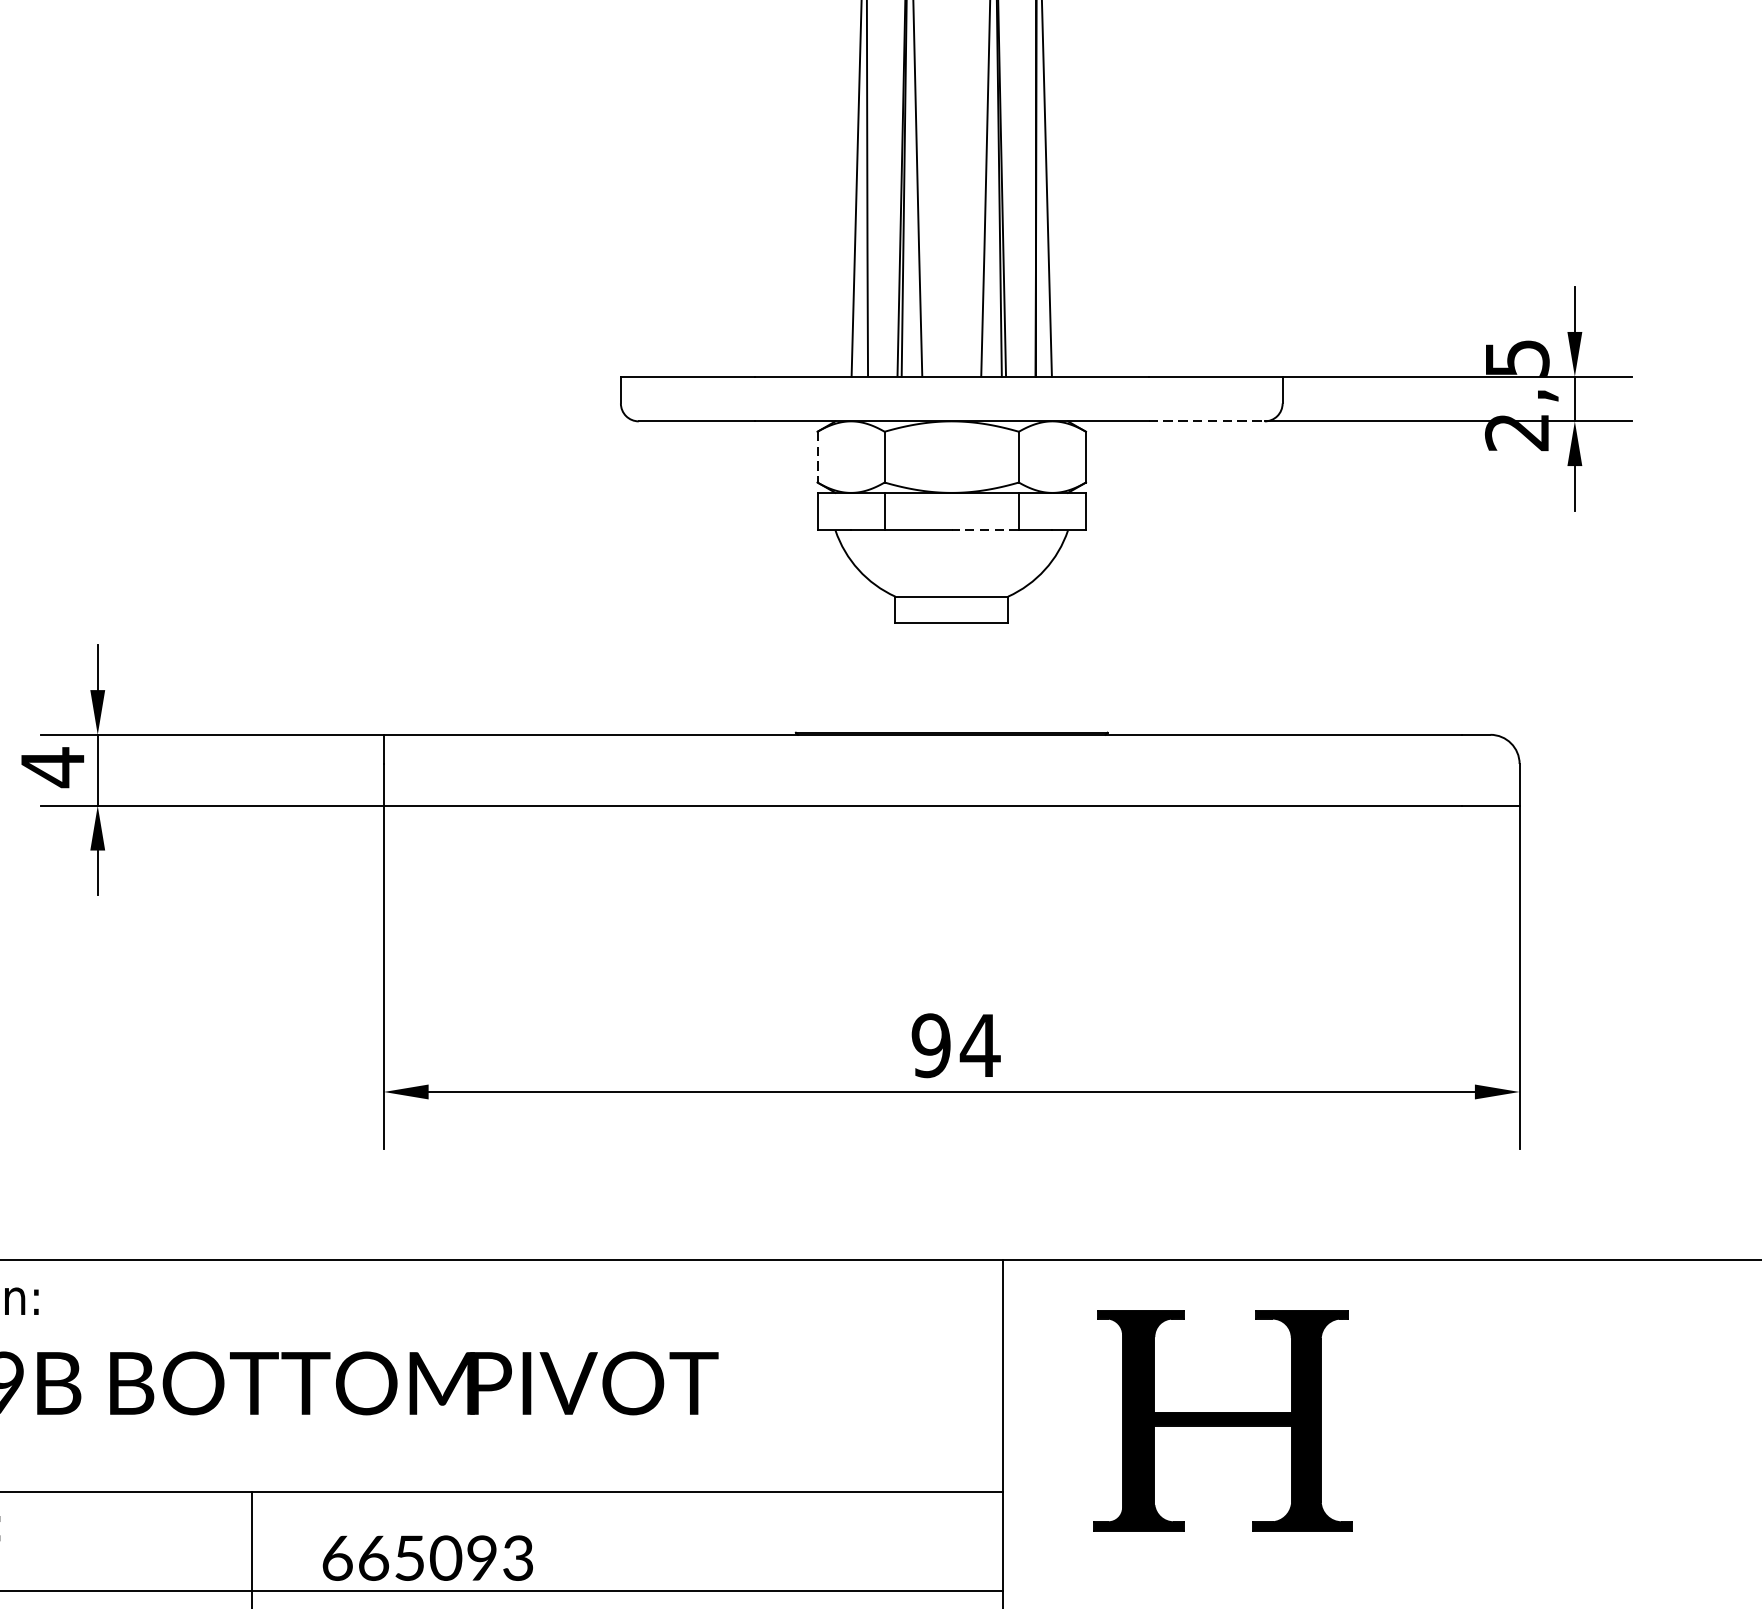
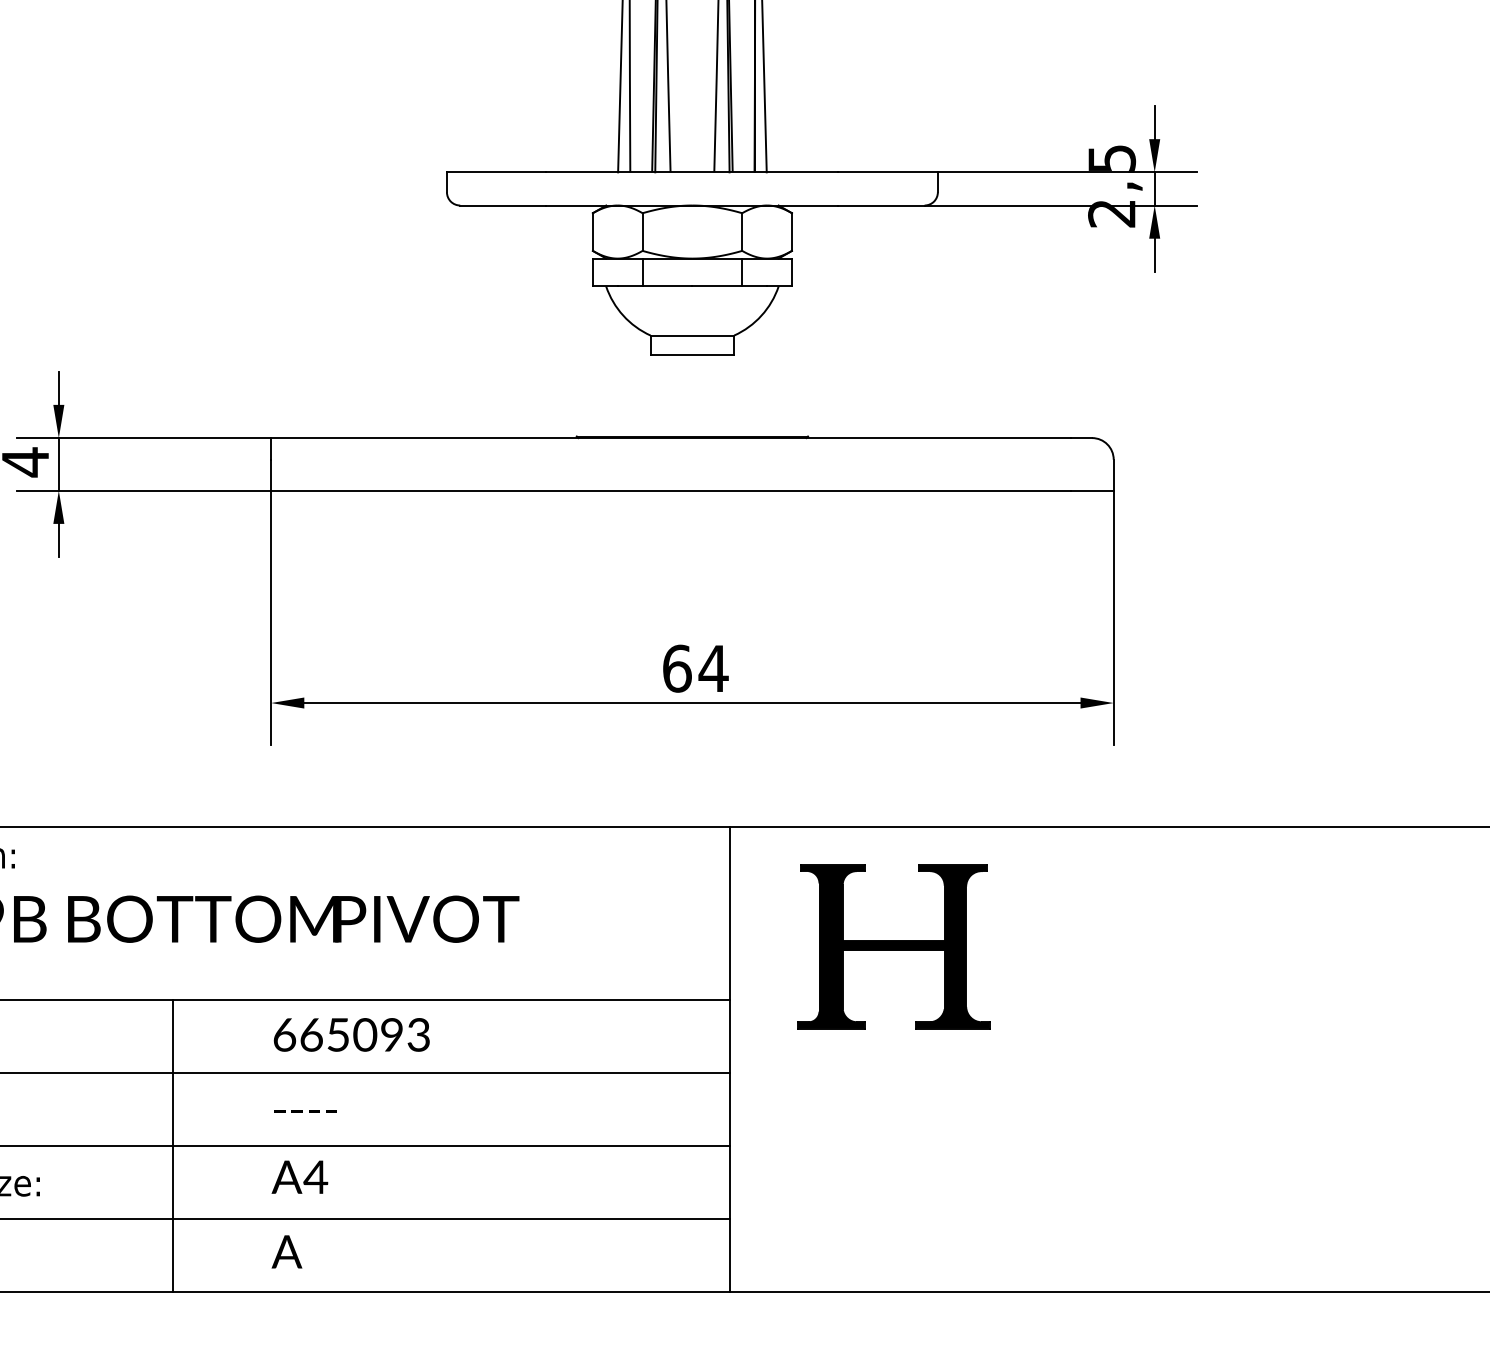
line: (1207, 421) -> (882, 205), dashed -> solid
line: (817, 457) -> (592, 232), dashed -> solid
line: (985, 530) -> (717, 286), dashed -> solid
text: (930, 1045) -> (676, 668), 94 -> 64
text: (427, 1557) -> (351, 1034), moved

